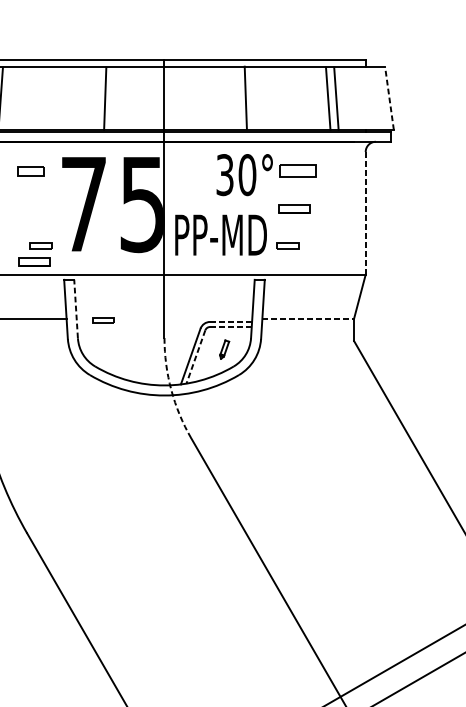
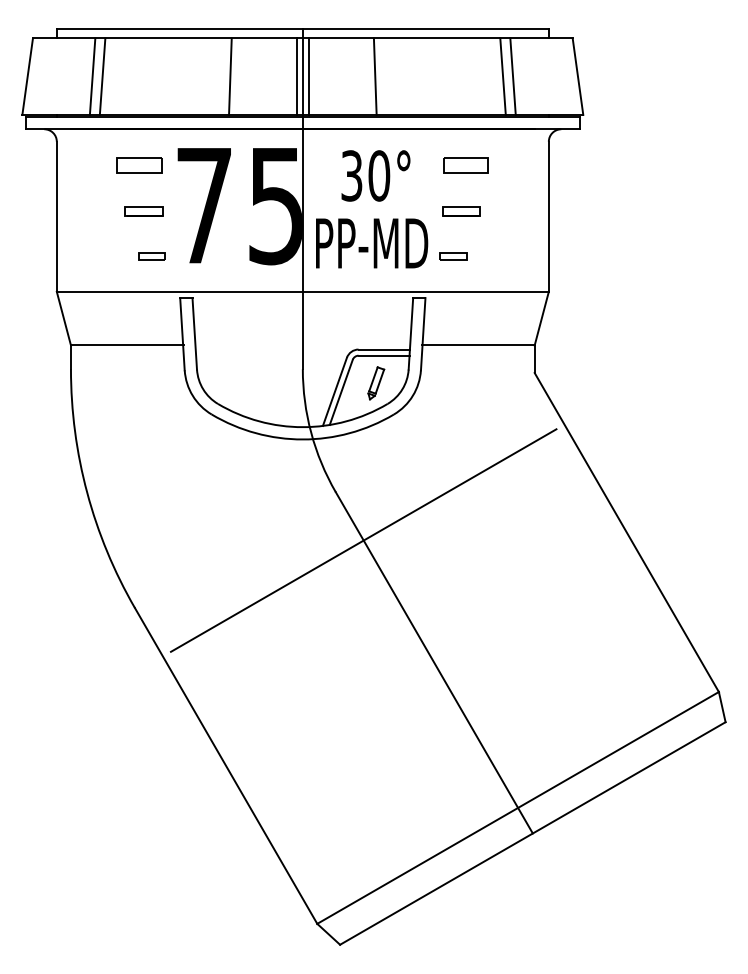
line: (245, 97) -> (374, 76), moved
line: (159, 98) -> (296, 76), added
line: (169, 98) -> (308, 76), added
line: (389, 98) -> (577, 76), dashed -> solid
part: (30, 171) -> (139, 165), size x1.43
text: (244, 174) -> (375, 175), moved
line: (365, 213) -> (548, 217), dashed -> solid
part: (34, 262) -> (143, 211), moved
line: (75, 308) -> (194, 333), dashed -> solid
line: (308, 318) -> (478, 345), dashed -> solid
part: (102, 320) -> (227, 347), removed
line: (230, 321) -> (383, 349), dashed -> solid
line: (230, 326) -> (383, 355), dashed -> solid
part: (224, 349) -> (376, 383), size x1.43
line: (196, 357) -> (341, 392), dashed -> solid
arc: (171, 389) -> (311, 432), dashed -> solid
line: (214, 478) -> (363, 540), added

